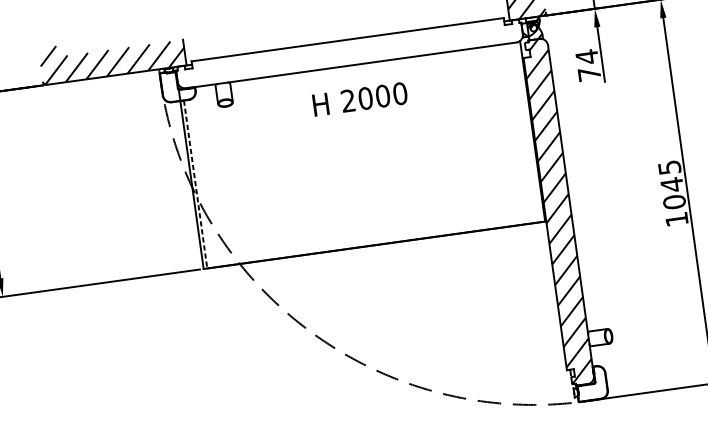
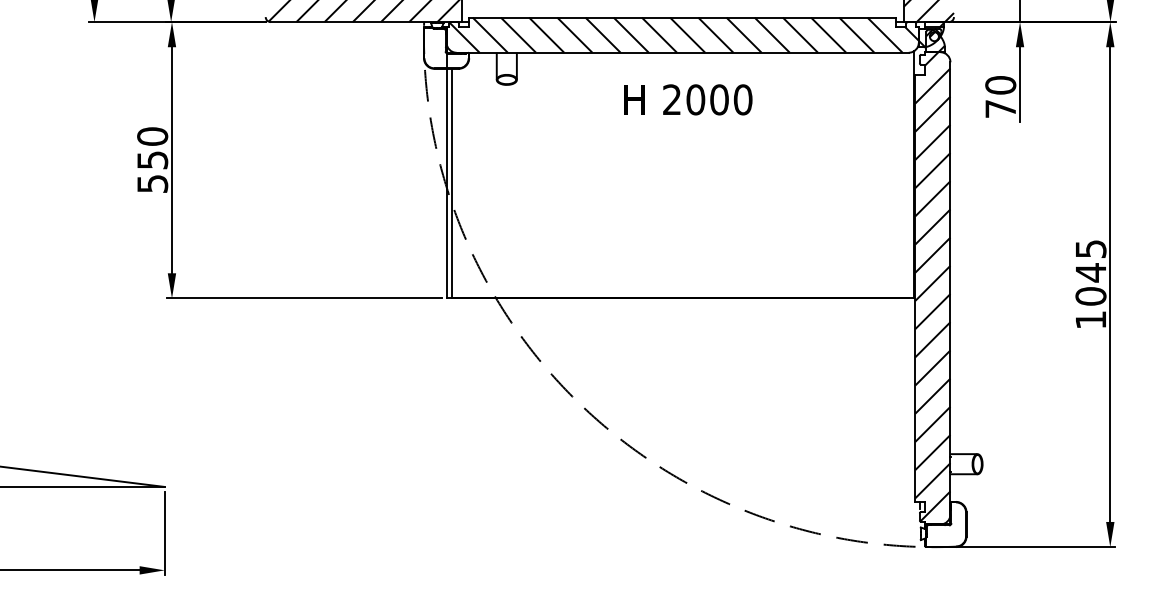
hatch: (350, 52) -> (683, 34), added
text: (586, 57) -> (1000, 85), 74 -> 70
line: (195, 184) -> (451, 183), dashed -> solid

